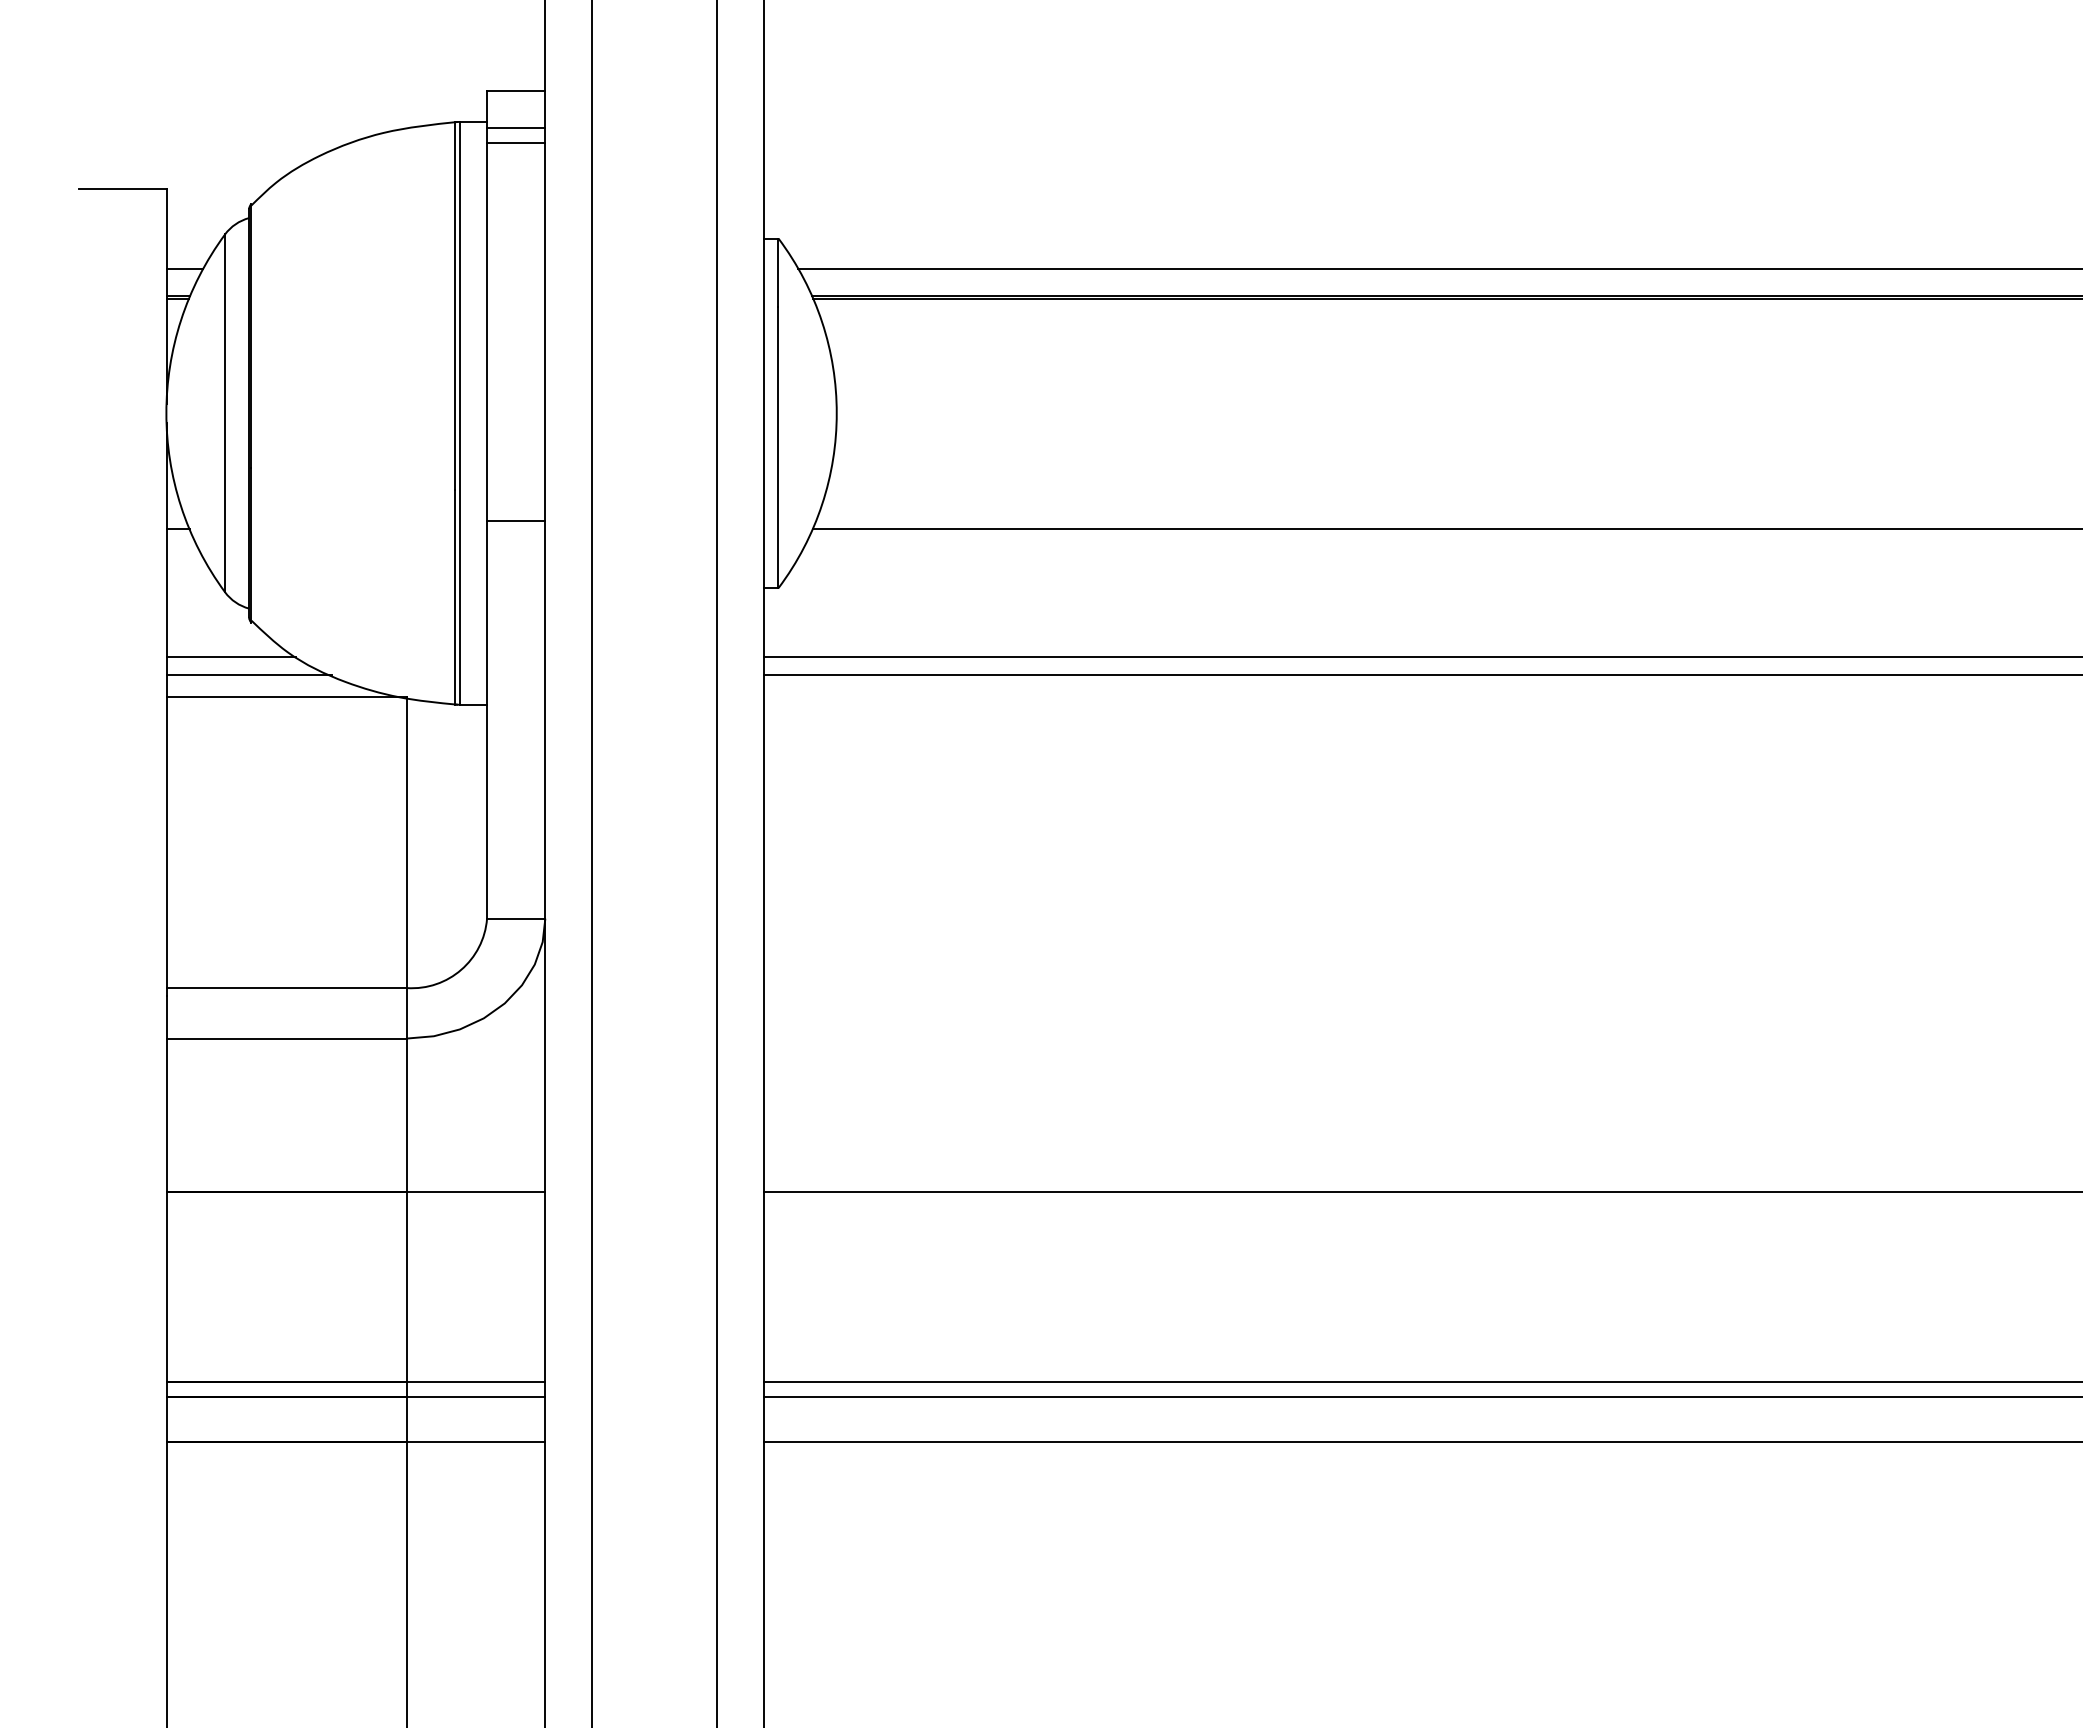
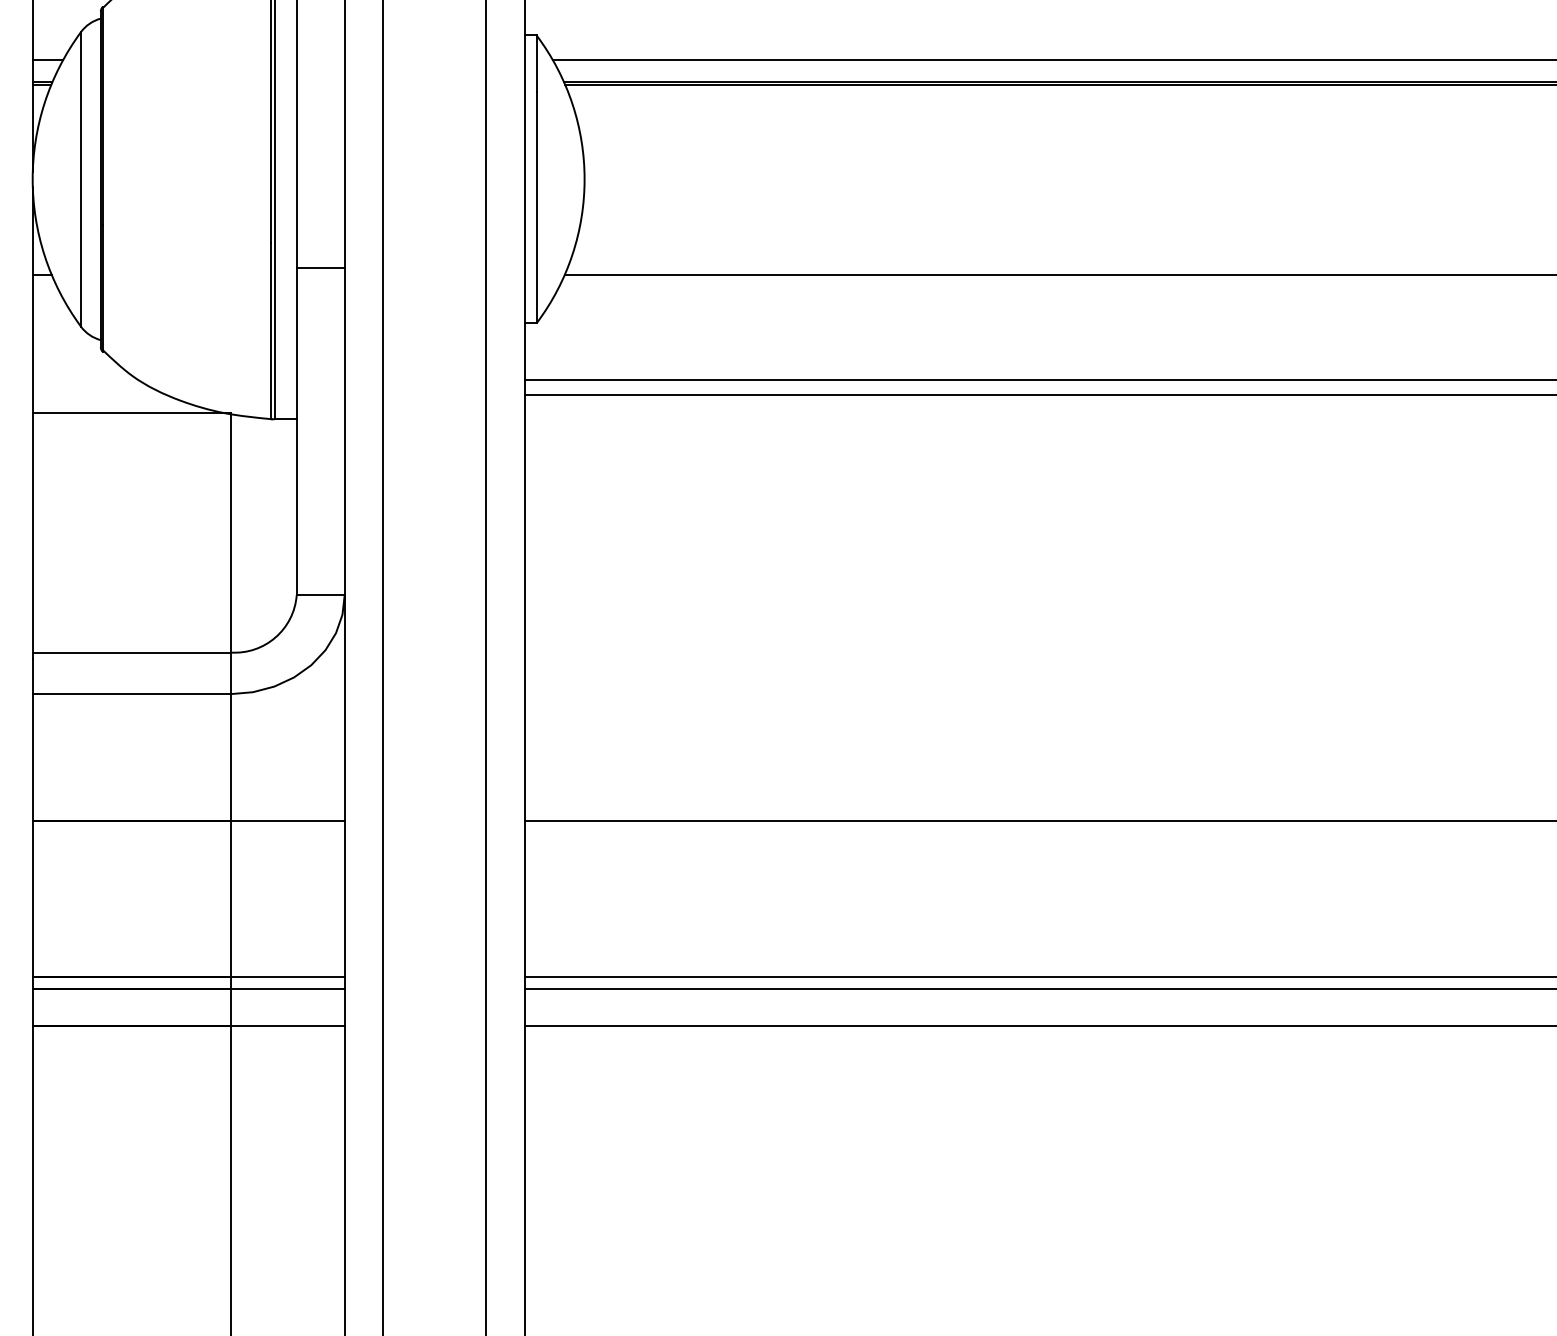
line: (231, 656) -> (86, 379), removed
line: (249, 675) -> (101, 395), removed

